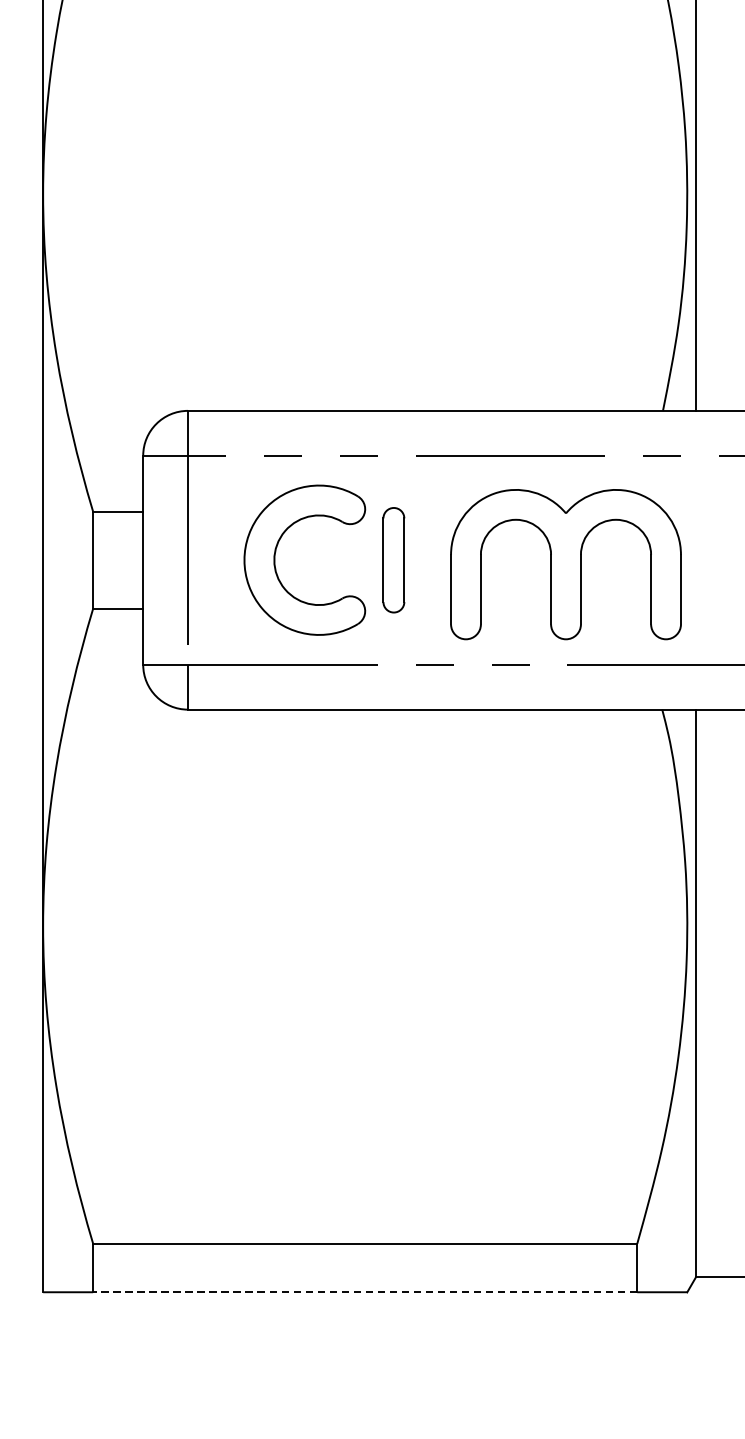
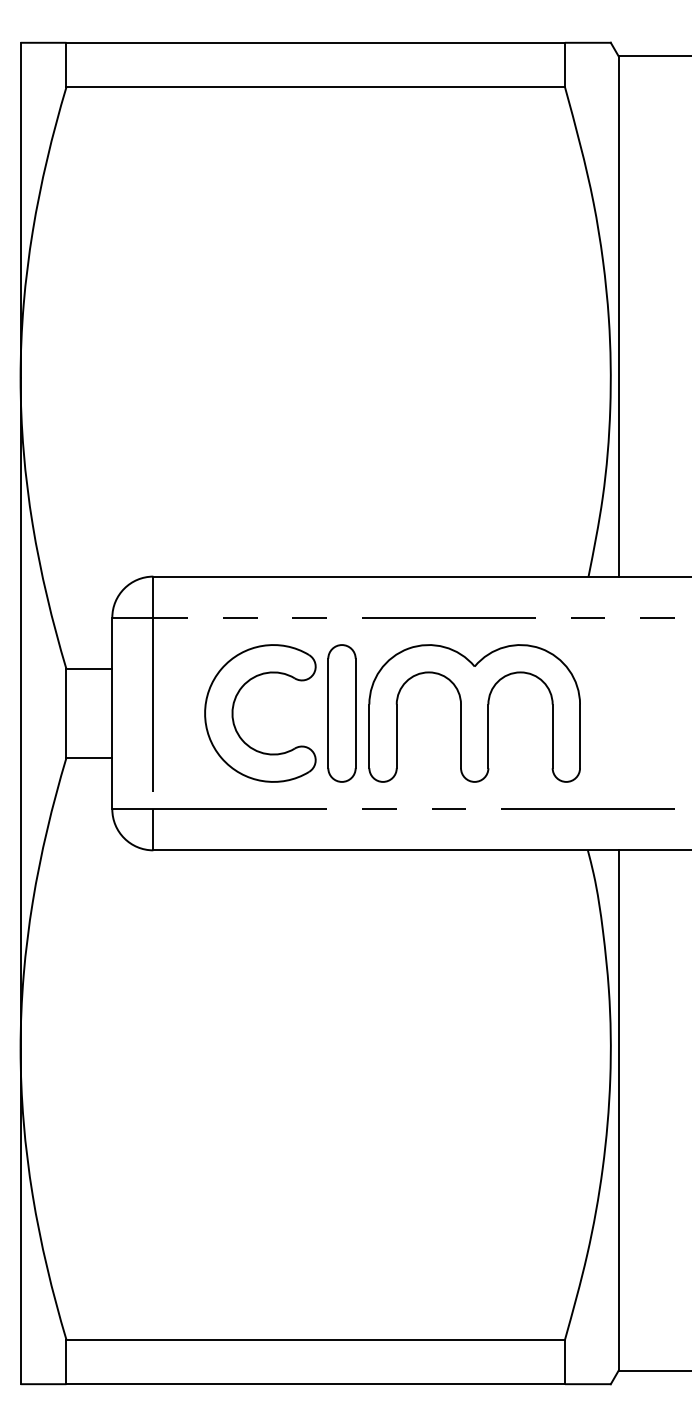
part: (393, 560) -> (341, 713), size x1.43
part: (565, 564) -> (474, 713), moved
line: (364, 1292) -> (315, 1384), dashed -> solid

